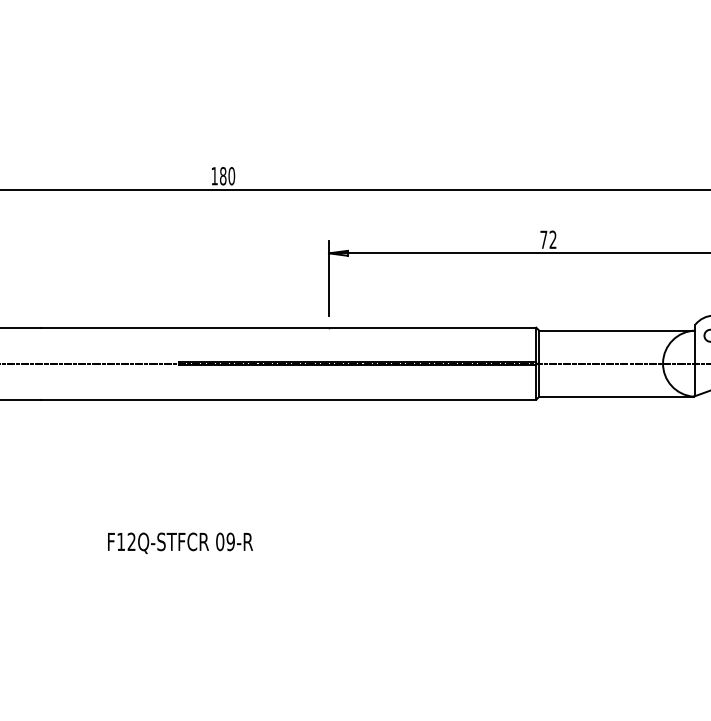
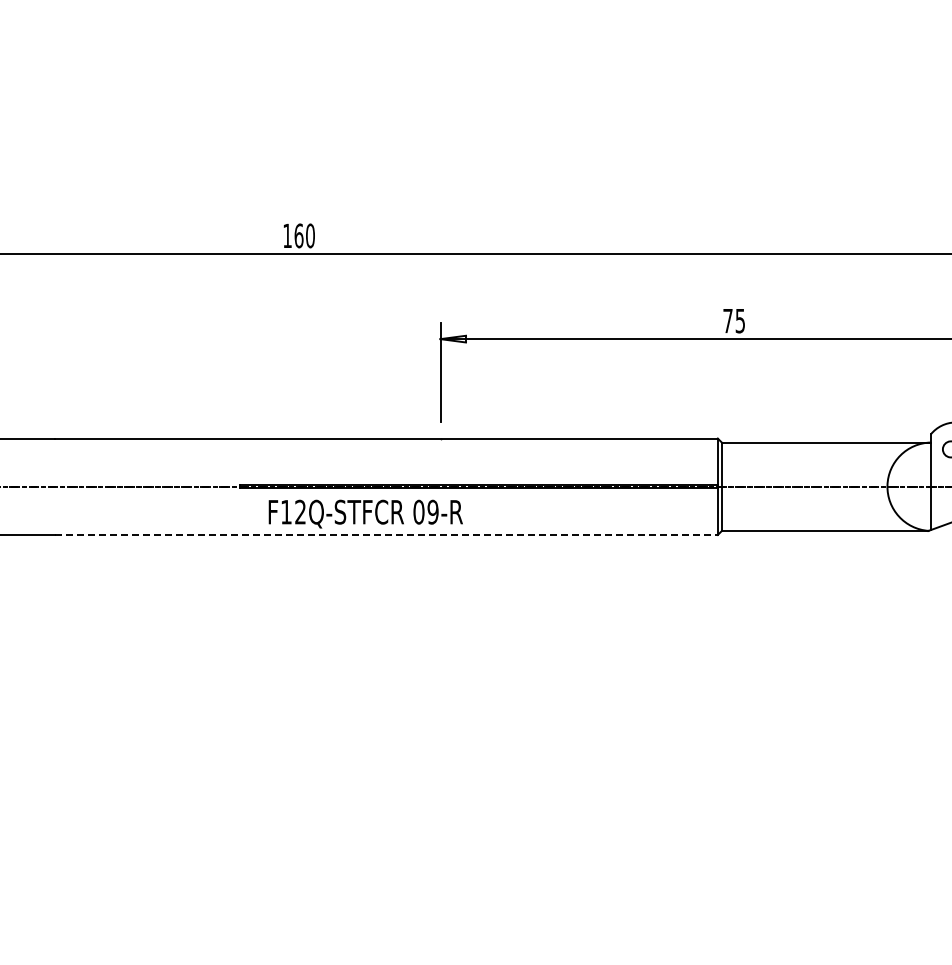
text: (222, 175) -> (298, 235), 180 -> 160
text: (552, 239) -> (739, 320), 72 -> 75
line: (288, 400) -> (386, 535), solid -> dashed
text: (180, 542) -> (365, 513), moved

